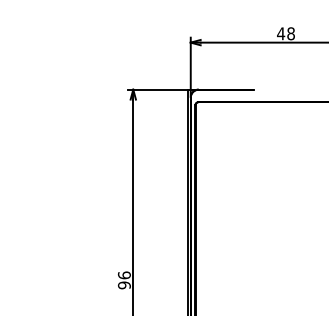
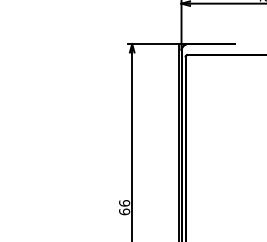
text: (123, 285) -> (123, 212), 96 -> 66

